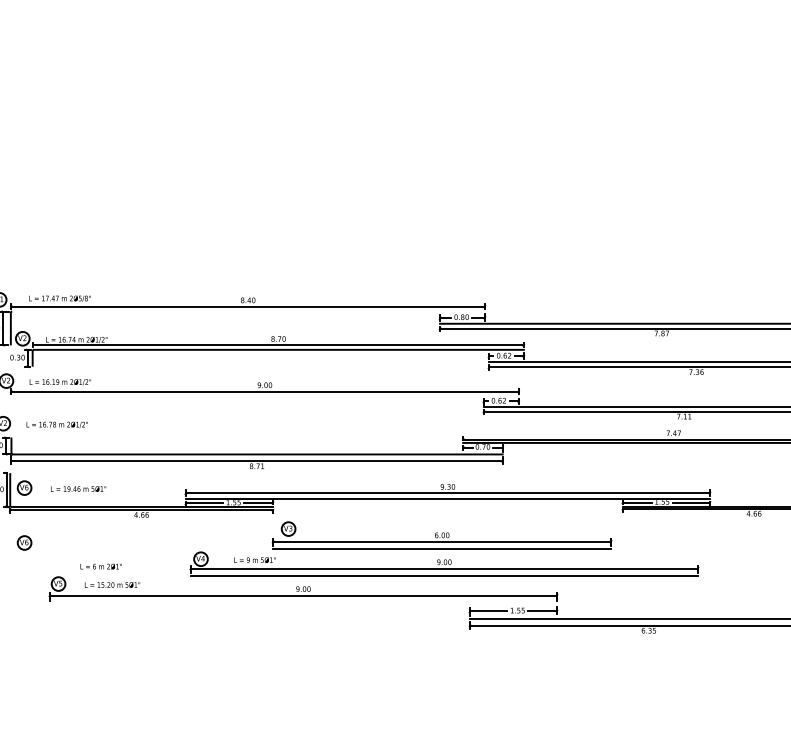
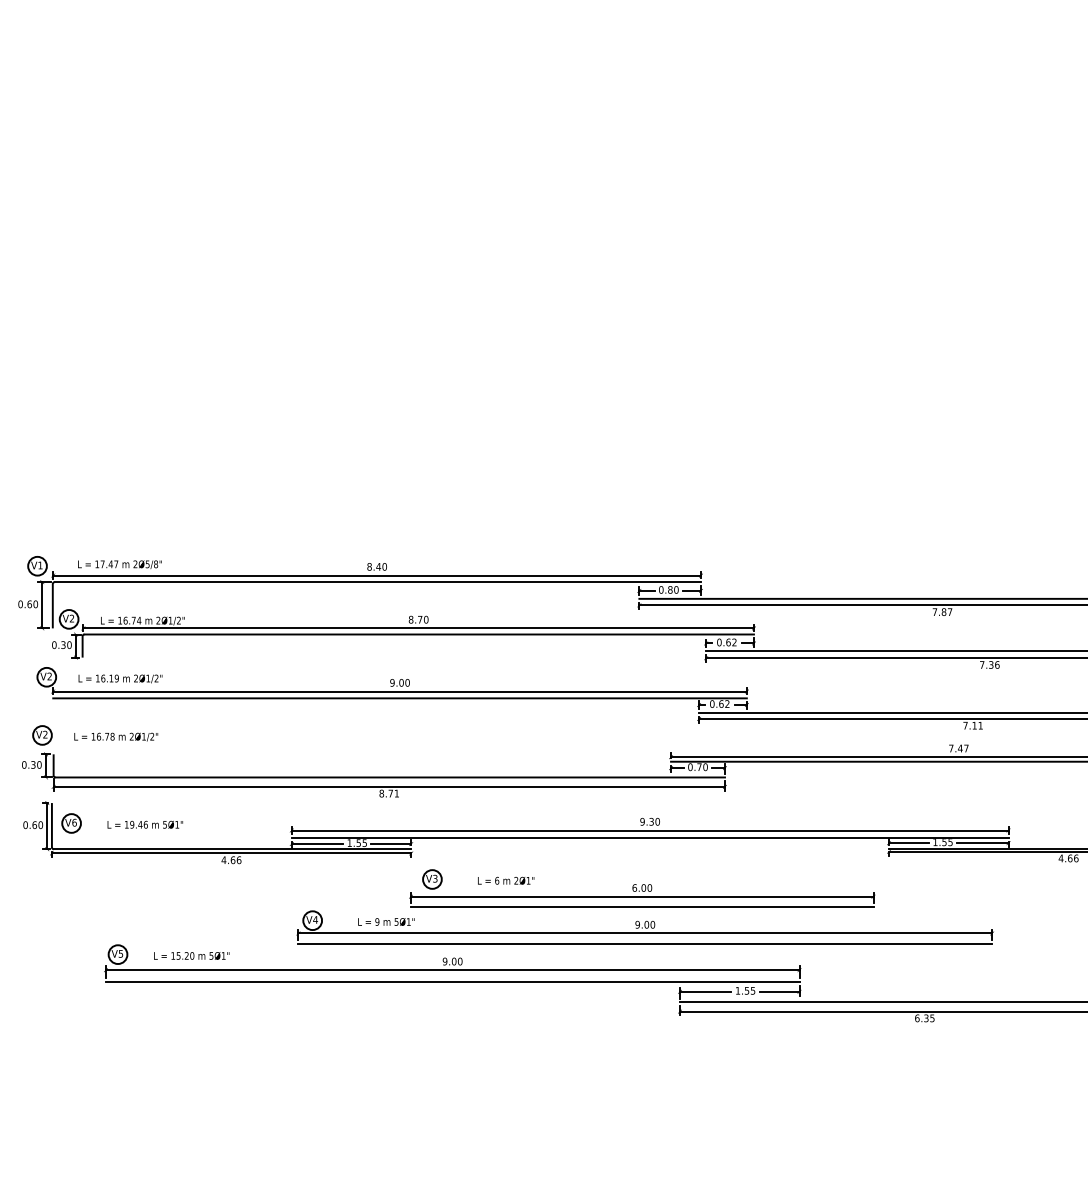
line: (248, 311) -> (377, 582), added
line: (264, 396) -> (399, 698), added
part: (24, 543) -> (71, 898), removed
text: (101, 566) -> (506, 880), moved
line: (303, 603) -> (452, 981), added

